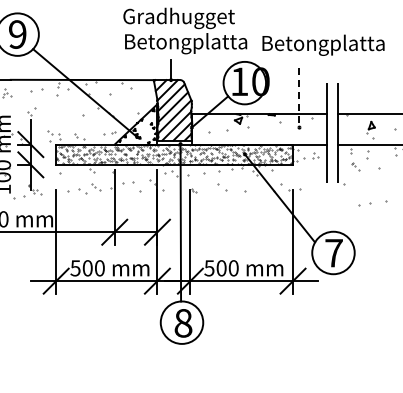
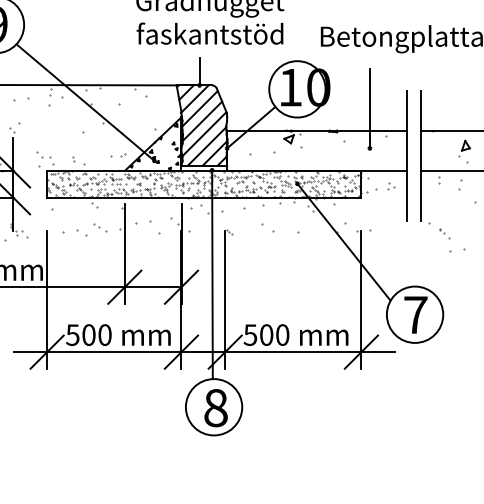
text: (185, 43) -> (218, 36), Betongplatta -> faskantstöd
line: (299, 98) -> (369, 109), dashed -> solid
part: (355, 166) -> (444, 233), moved

